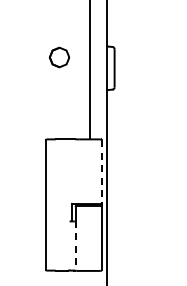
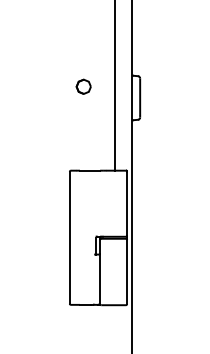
part: (59, 57) -> (83, 86), size x0.71
line: (102, 171) -> (127, 203), dashed -> solid
line: (75, 245) -> (100, 279), dashed -> solid

